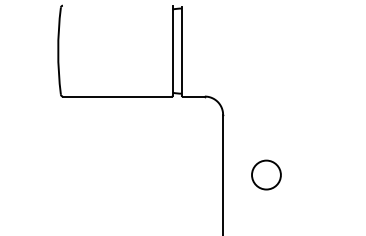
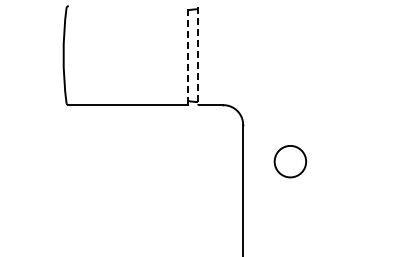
line: (172, 50) -> (188, 55), solid -> dashed
line: (182, 51) -> (198, 56), solid -> dashed
circle: (266, 174) -> (290, 161), moved

